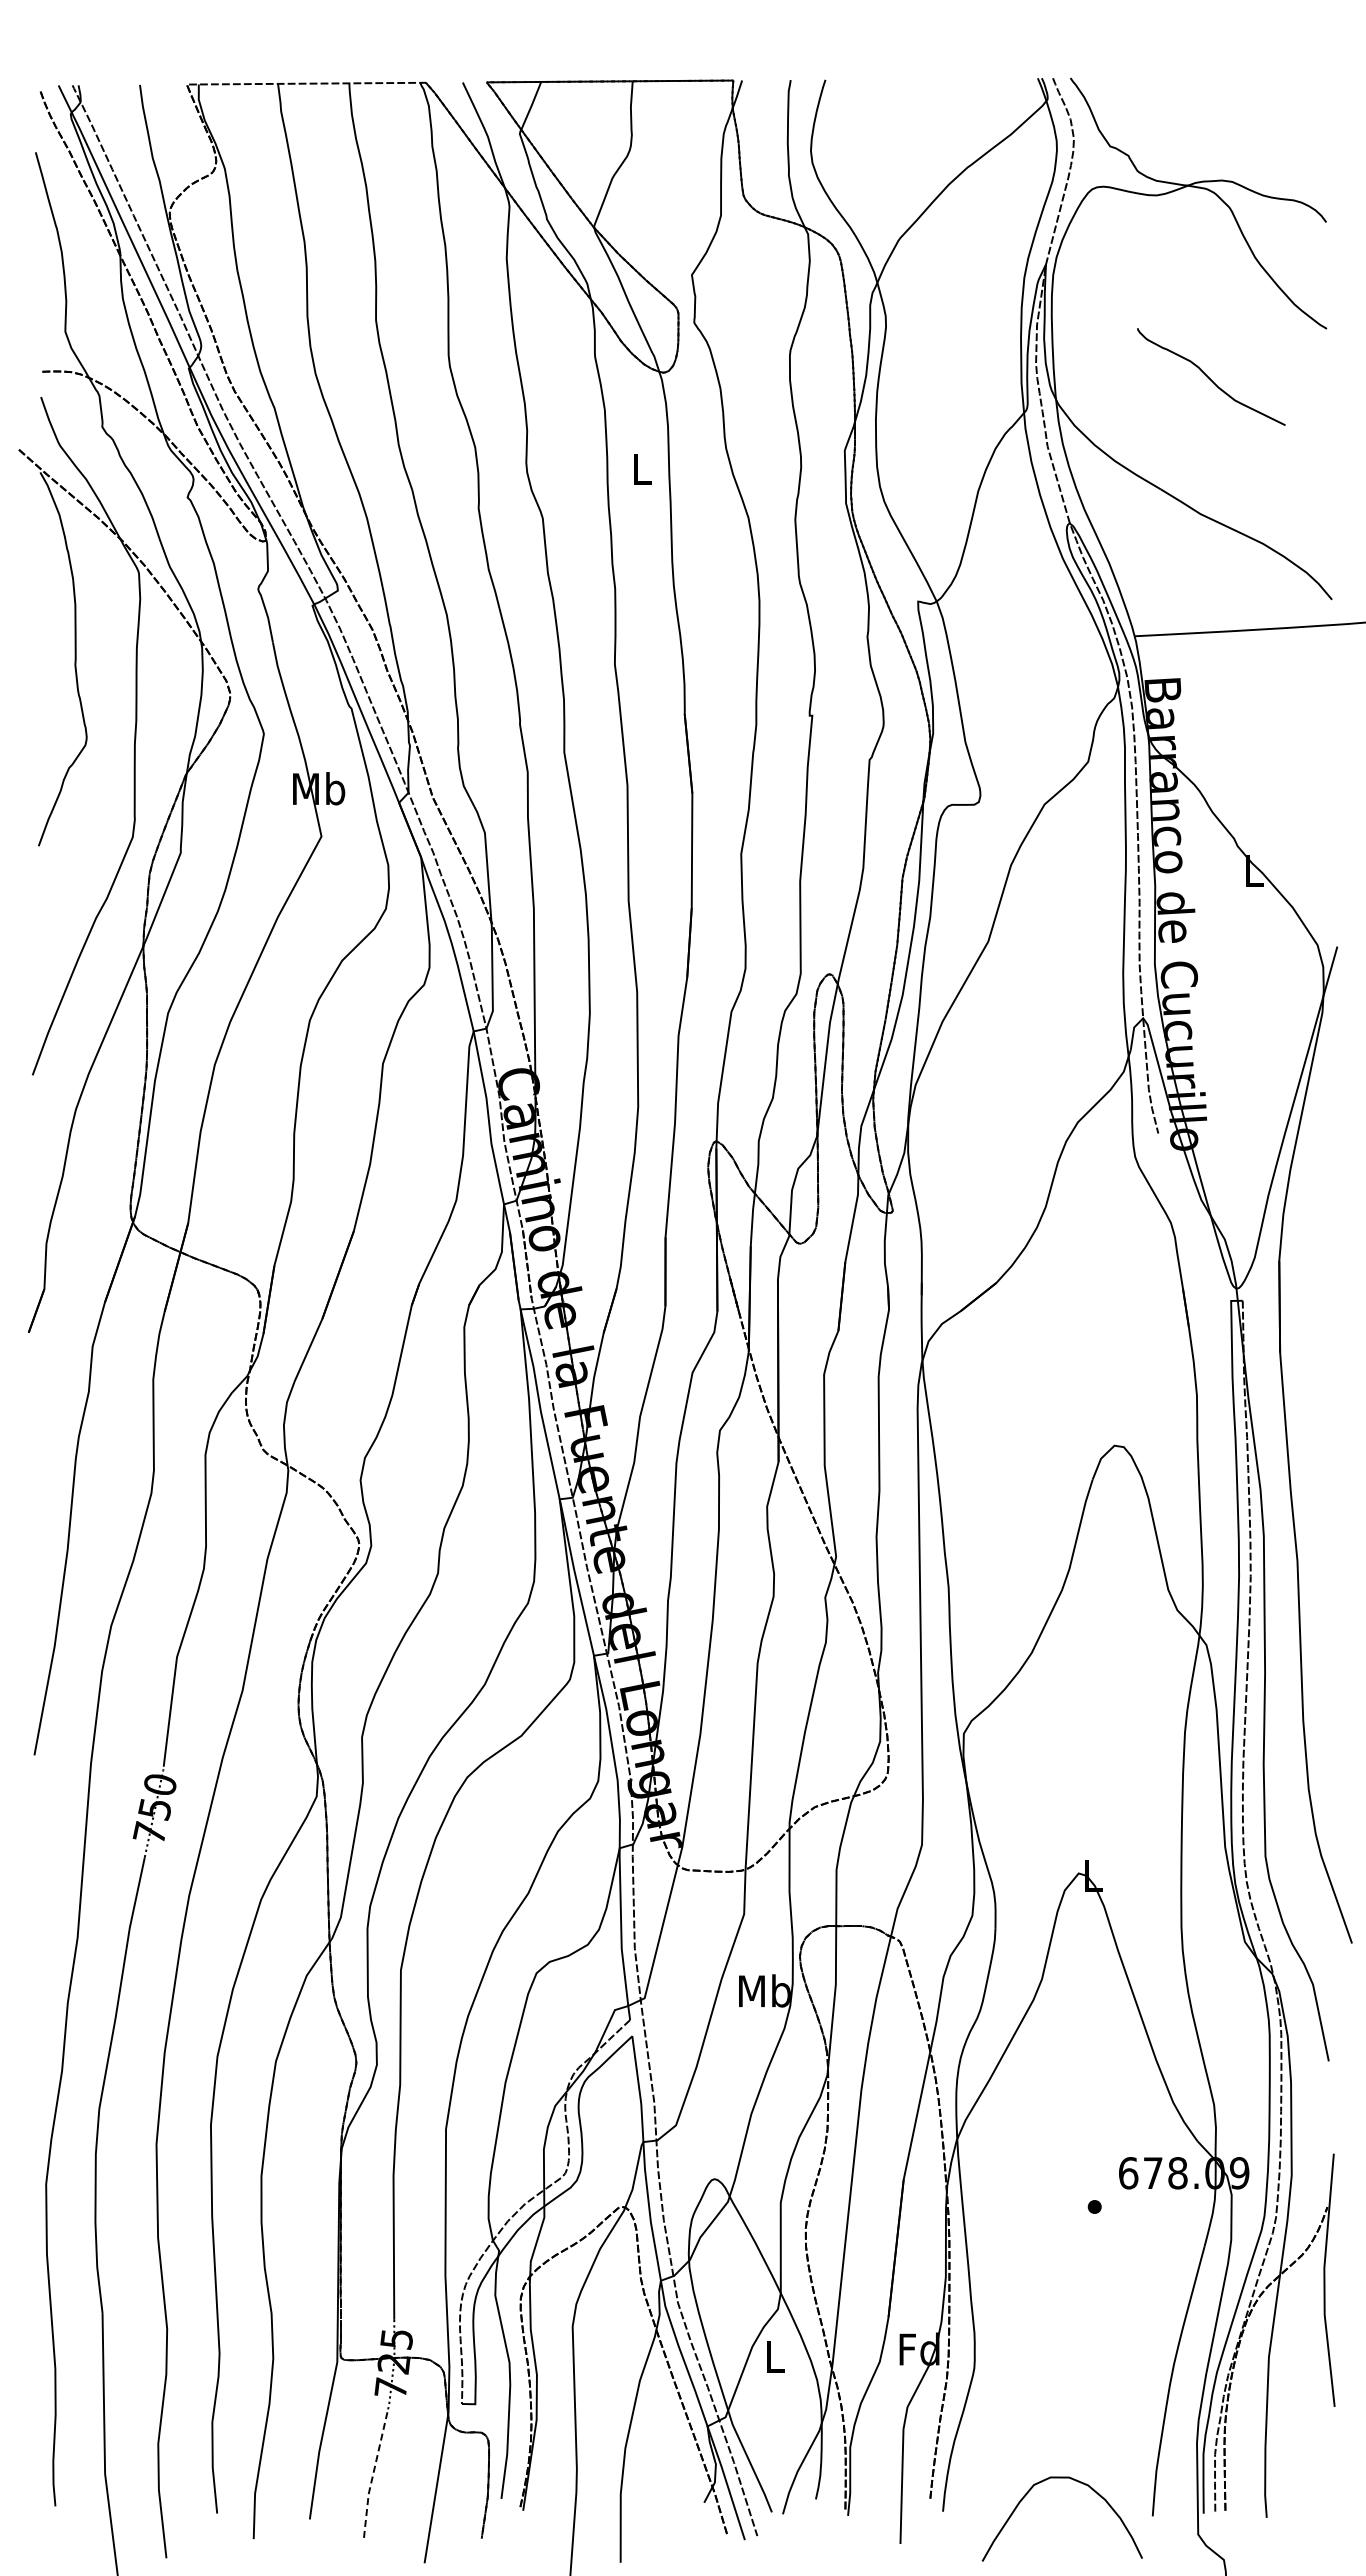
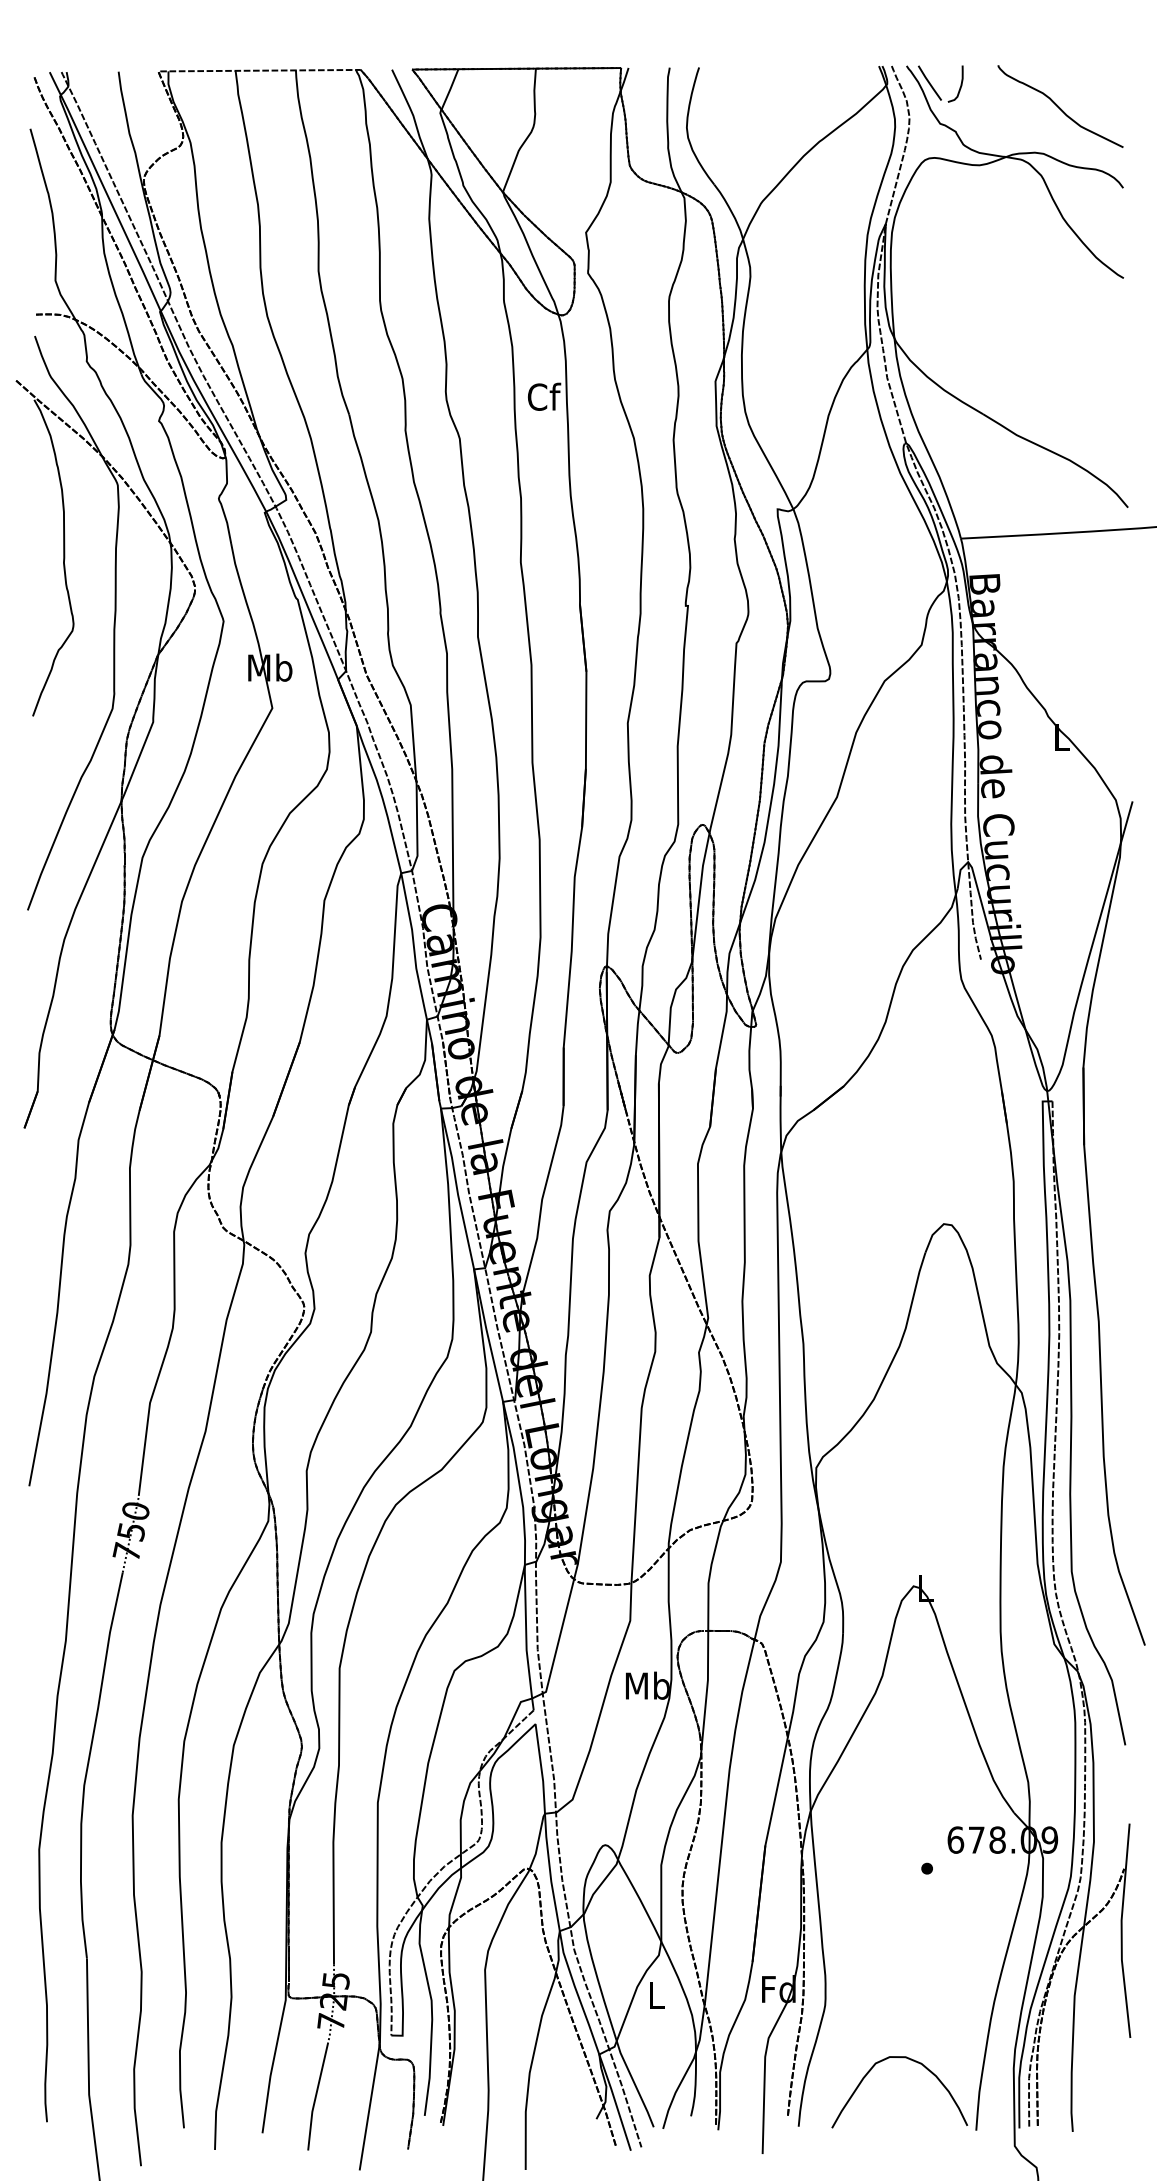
part: (1103, 105) -> (934, 89), added
curve: (1209, 377) -> (1059, 106), moved
text: (642, 468) -> (544, 396), L -> Cf
line: (372, 2476) -> (315, 2096), dashed -> solid
curve: (1075, 2481) -> (910, 2060), moved

